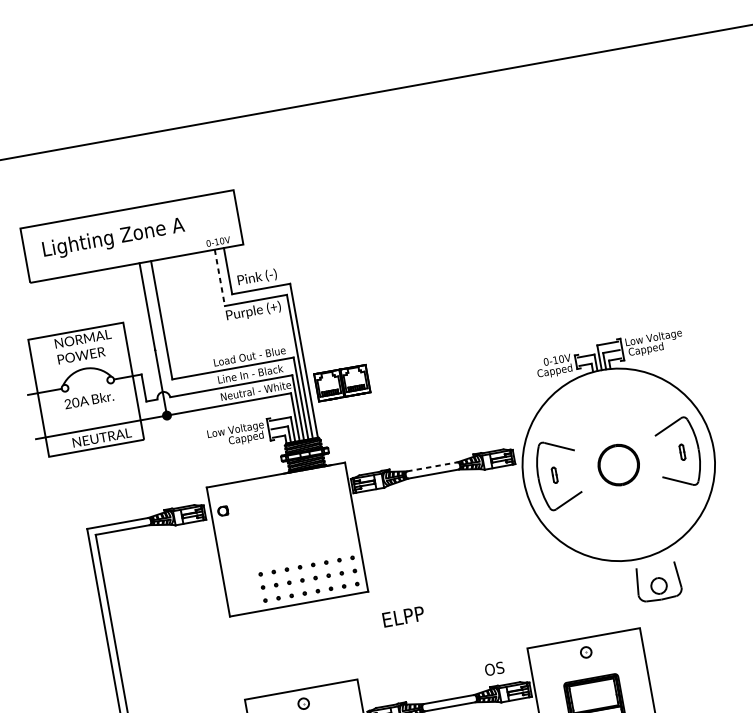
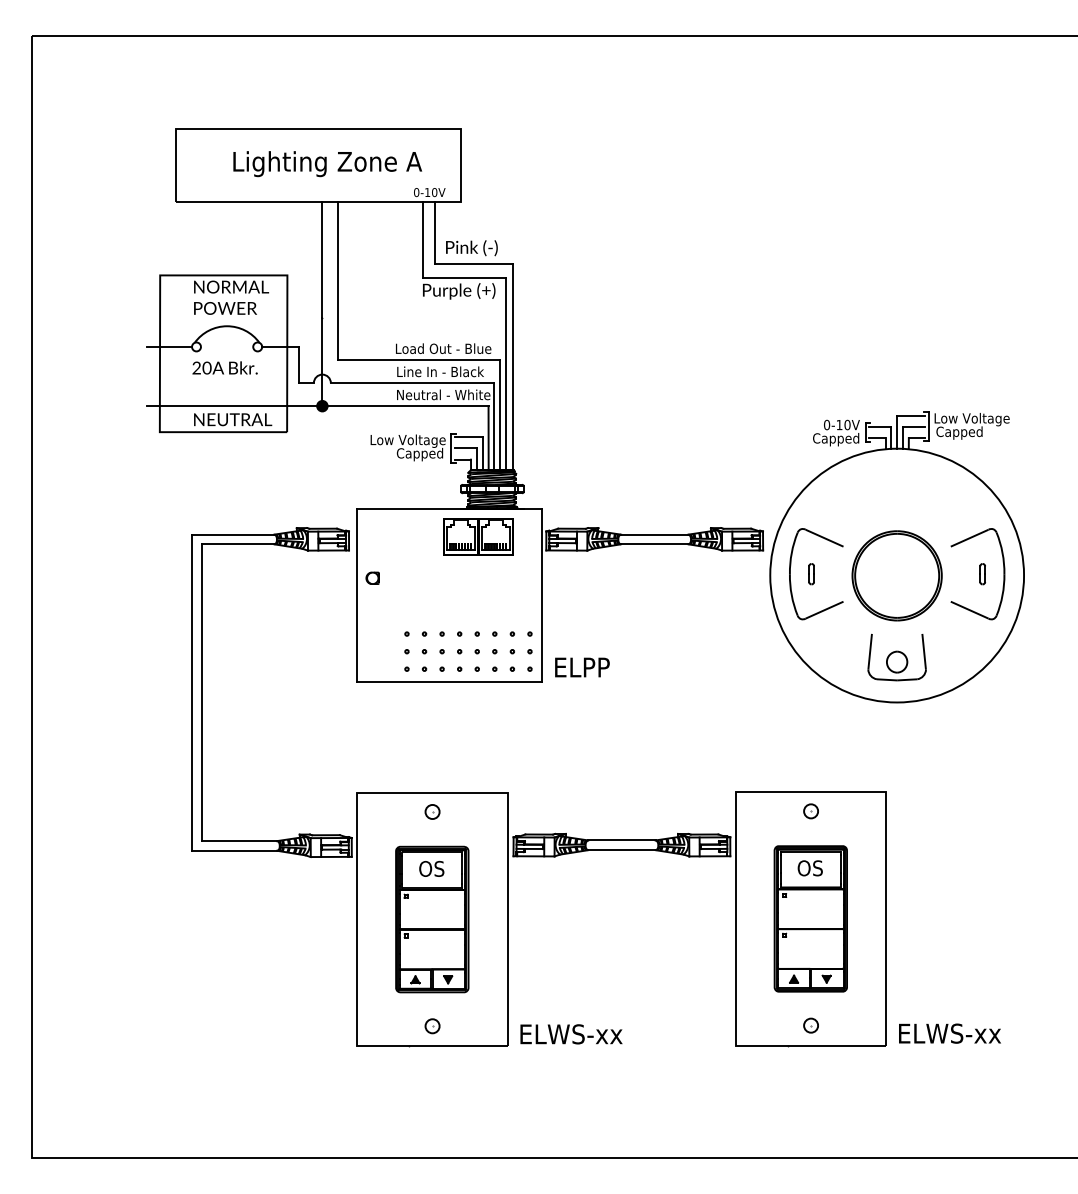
text: (113, 238) -> (327, 164), moved
line: (220, 277) -> (423, 239), dashed -> solid
part: (342, 382) -> (478, 536), moved
part: (618, 464) -> (896, 575), size x1.67
line: (432, 466) -> (654, 534), dashed -> solid
part: (222, 510) -> (372, 577), moved
part: (657, 582) -> (896, 657), moved
text: (403, 616) -> (582, 667), moved
text: (493, 669) -> (809, 868), moved

